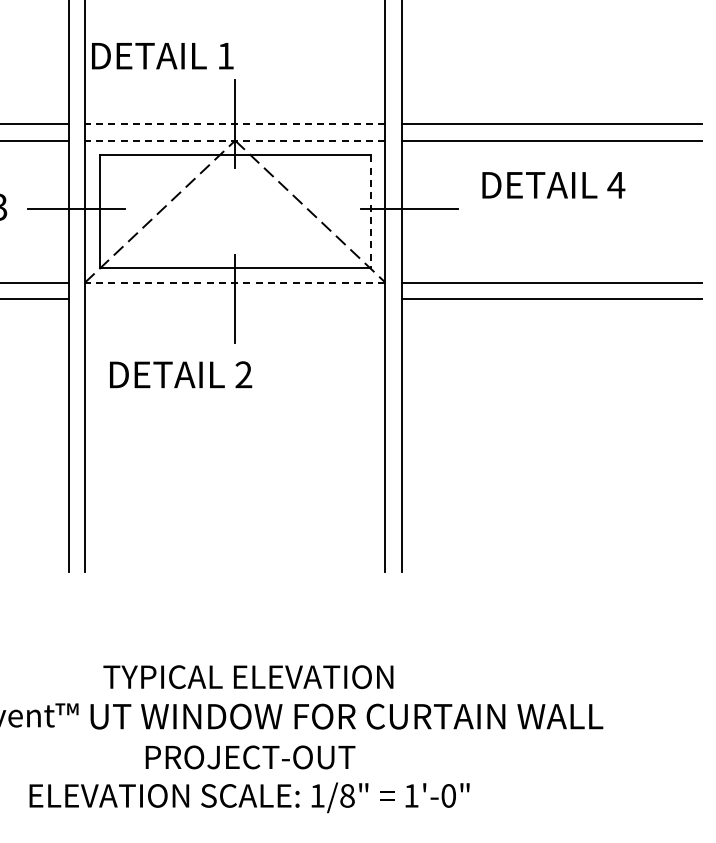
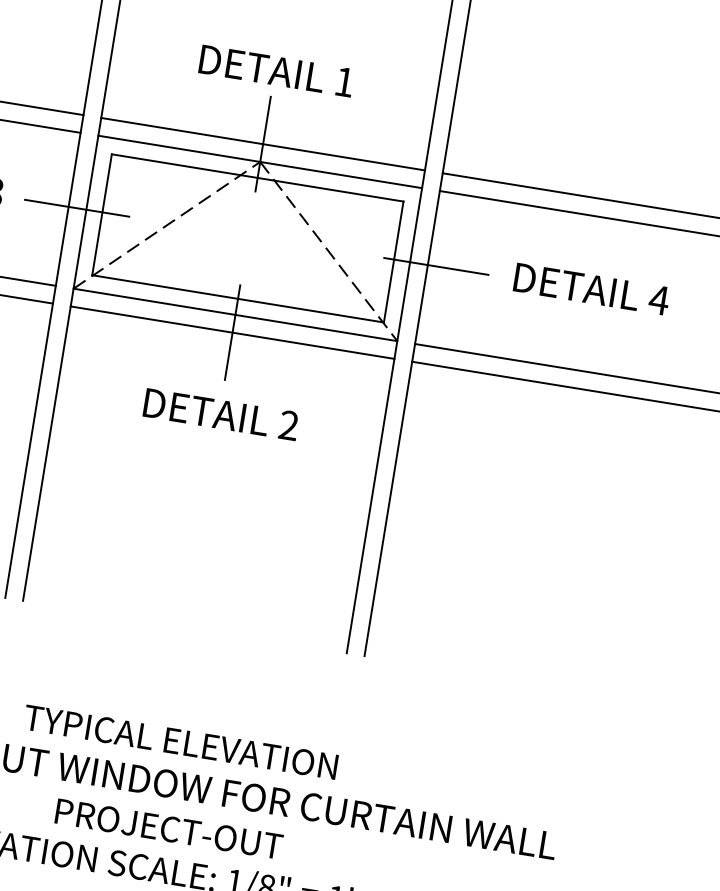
text: (162, 56) -> (276, 71), moved
line: (234, 124) -> (262, 144), dashed -> solid
line: (234, 140) -> (259, 161), dashed -> solid
text: (553, 185) -> (591, 289), moved
line: (370, 212) -> (393, 262), dashed -> solid
line: (234, 282) -> (234, 314), dashed -> solid
line: (235, 299) -> (232, 333), added
text: (181, 374) -> (221, 414), moved

